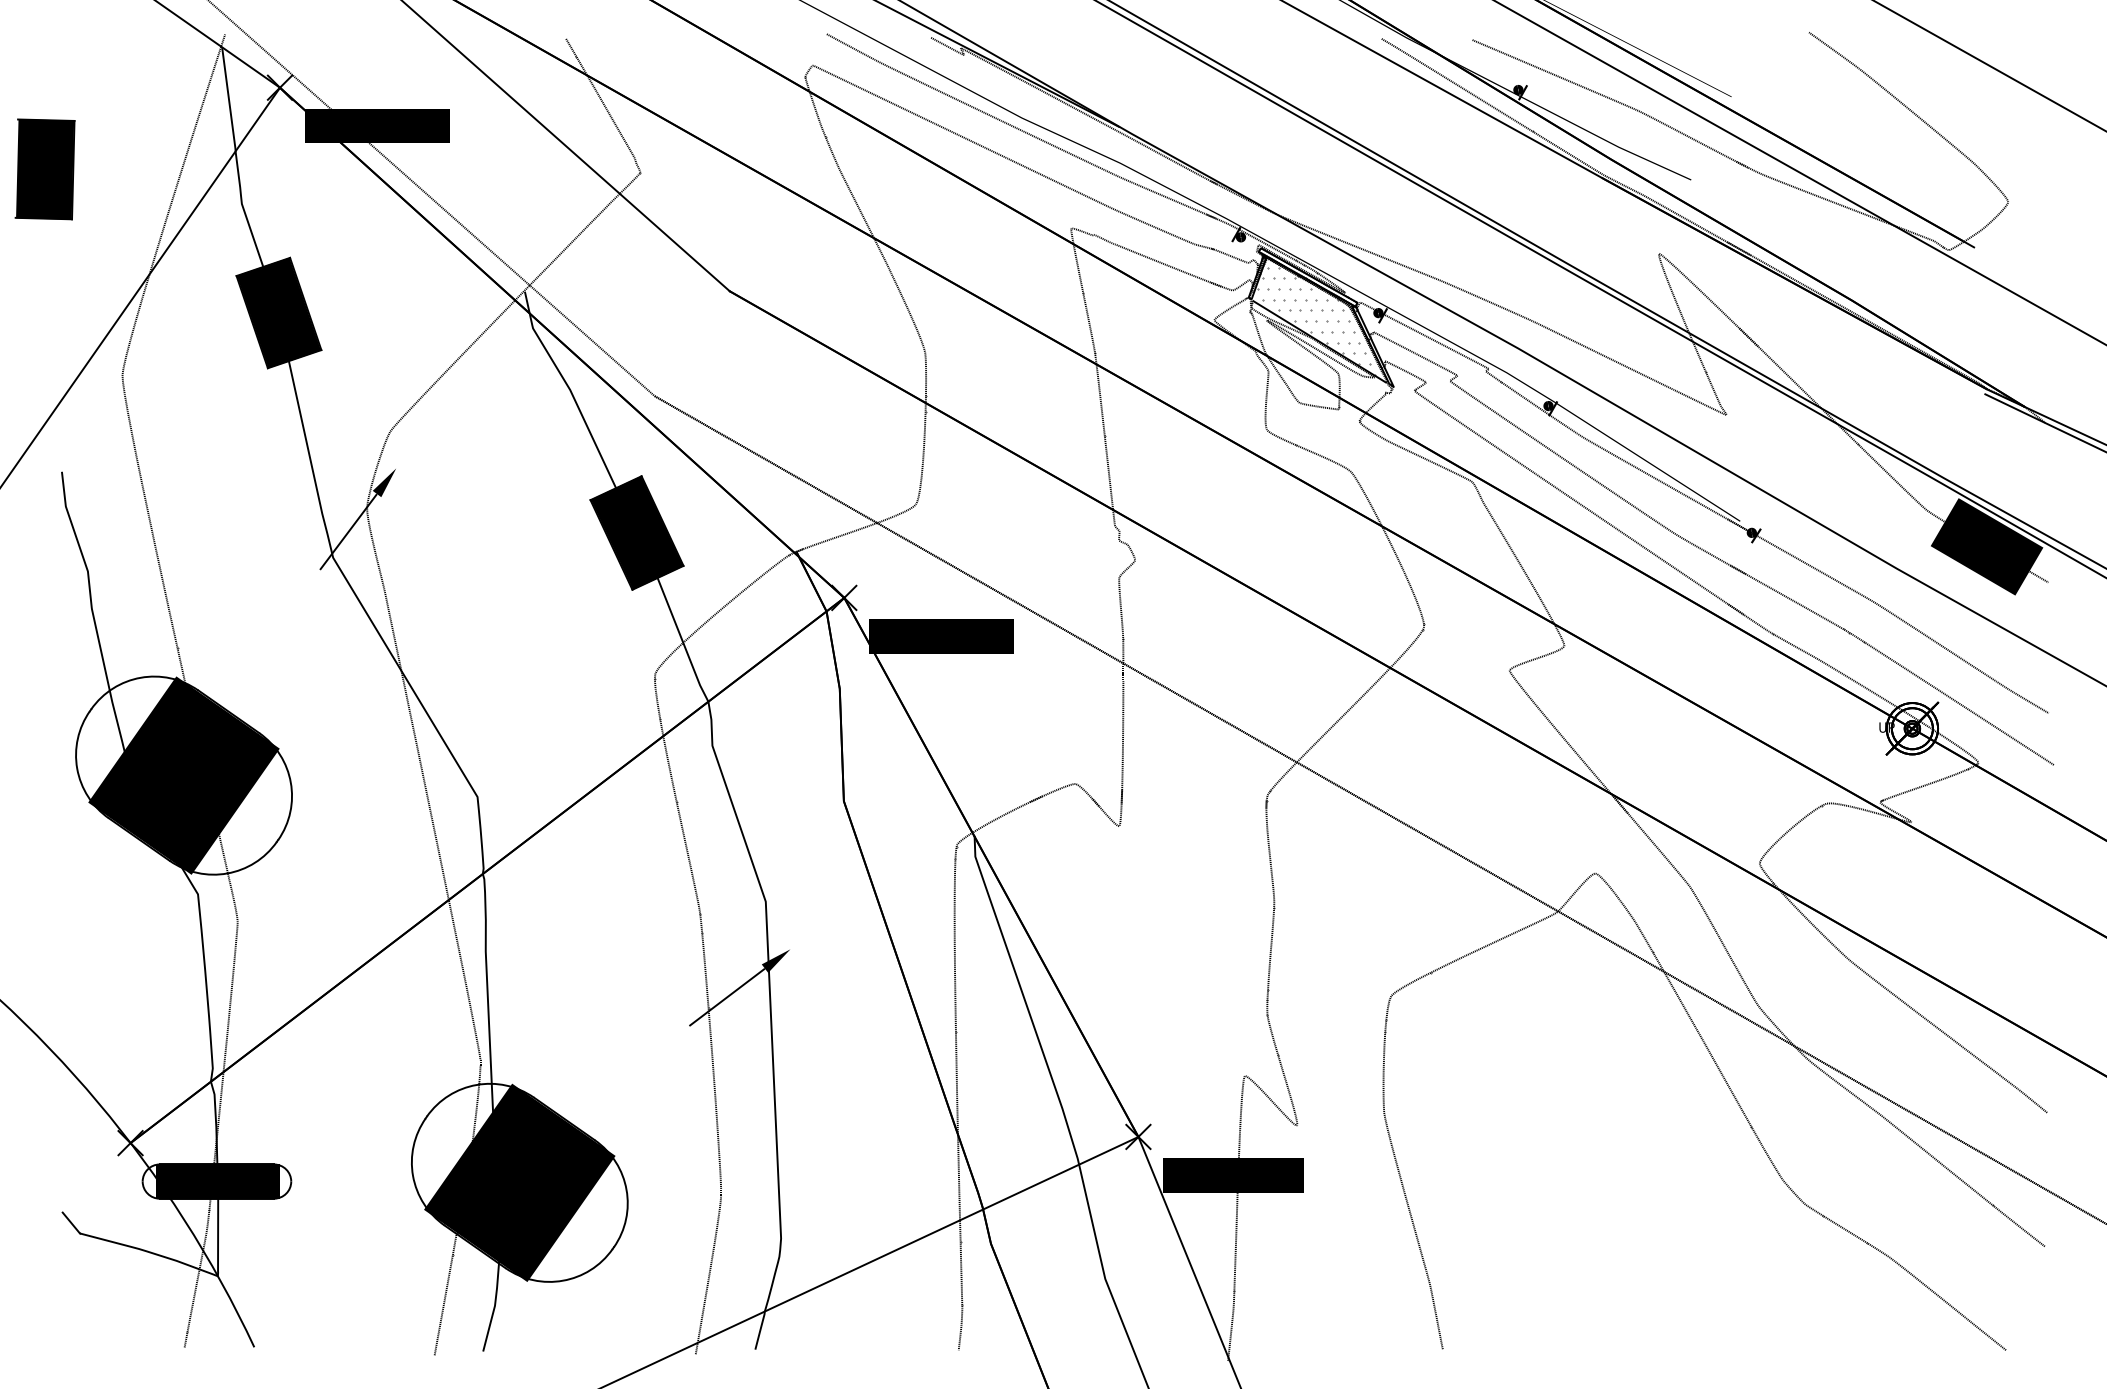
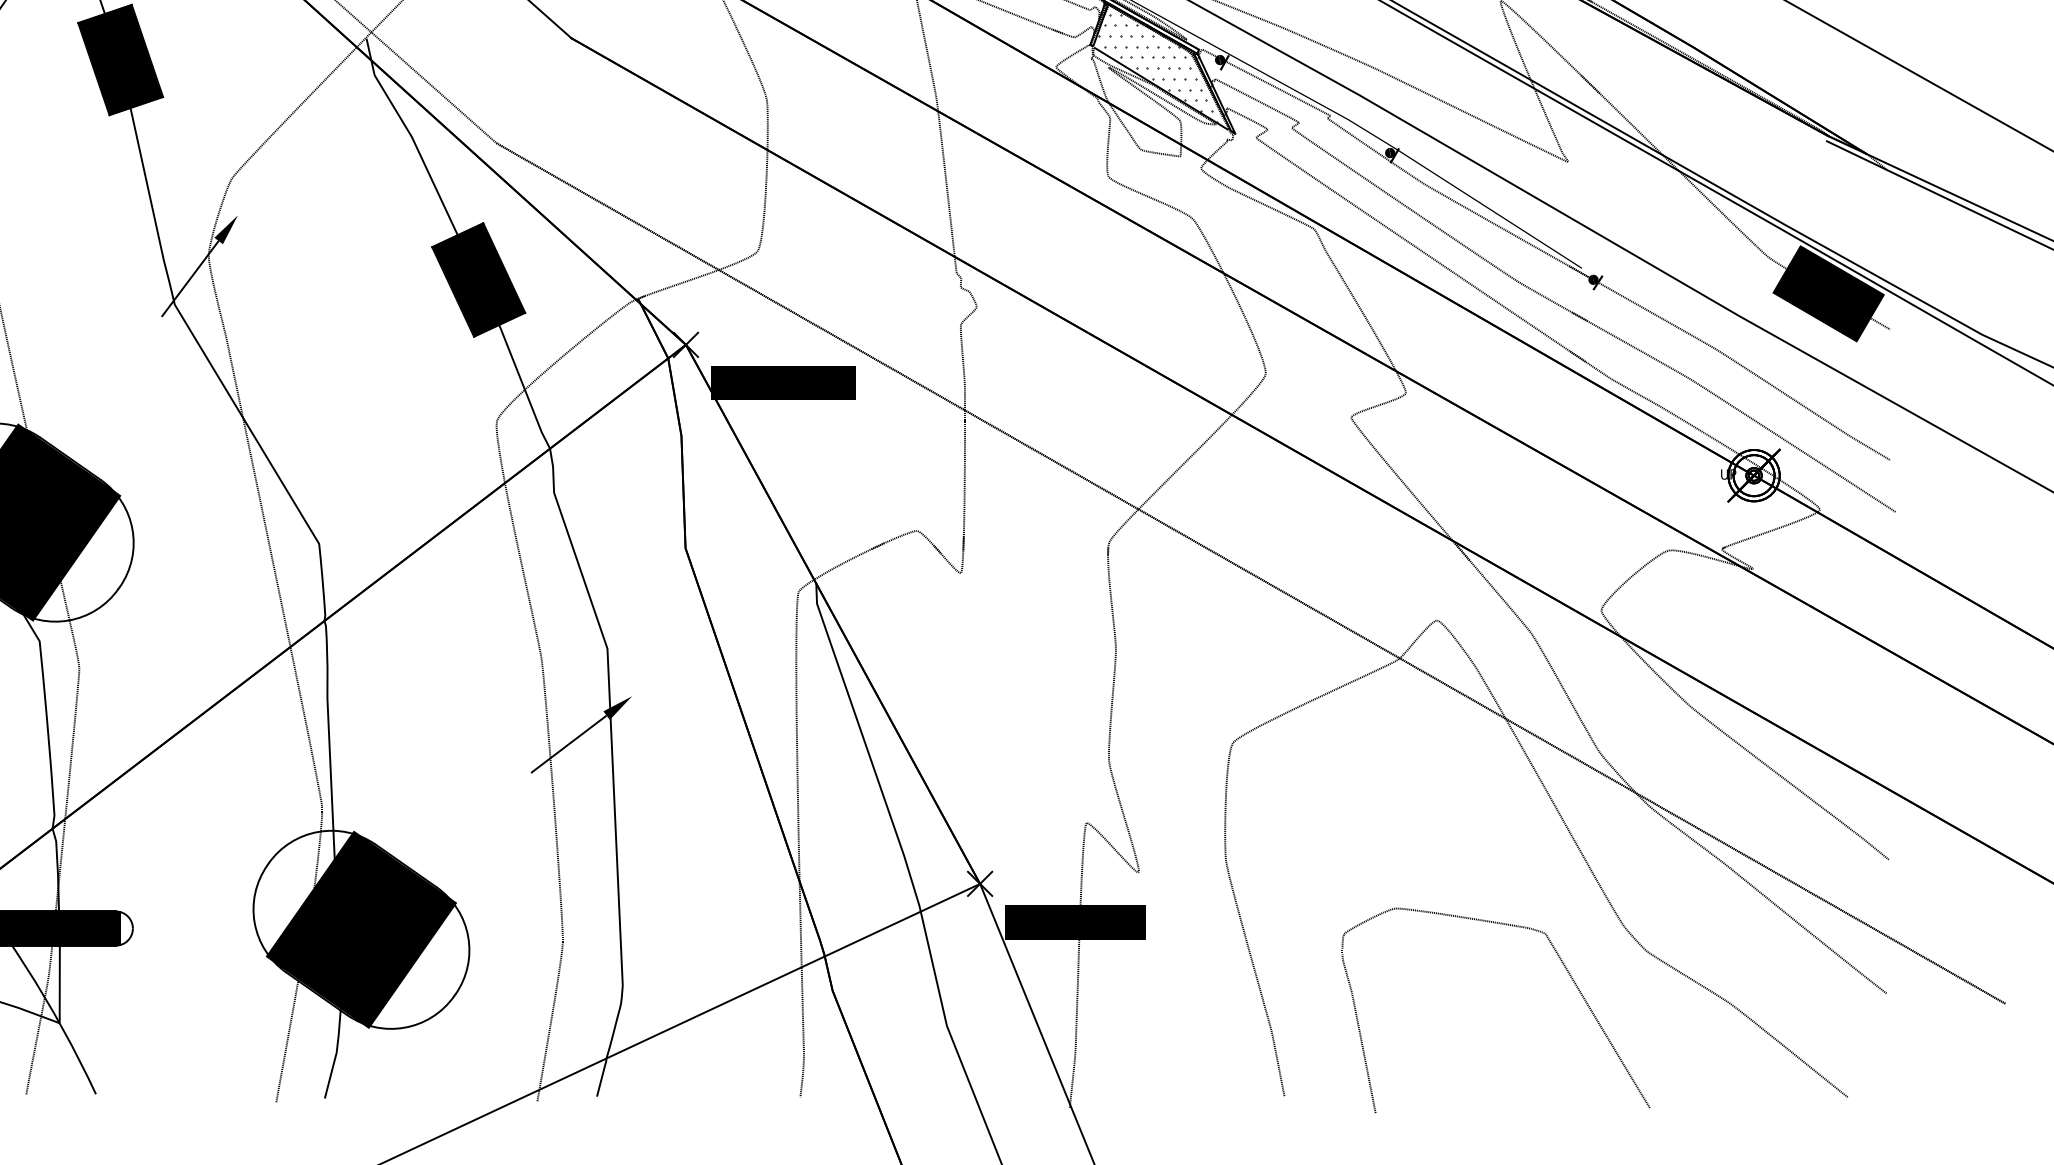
hatch: (1316, 320) -> (1158, 67), added
curve: (1725, 1225) -> (1567, 972), added

